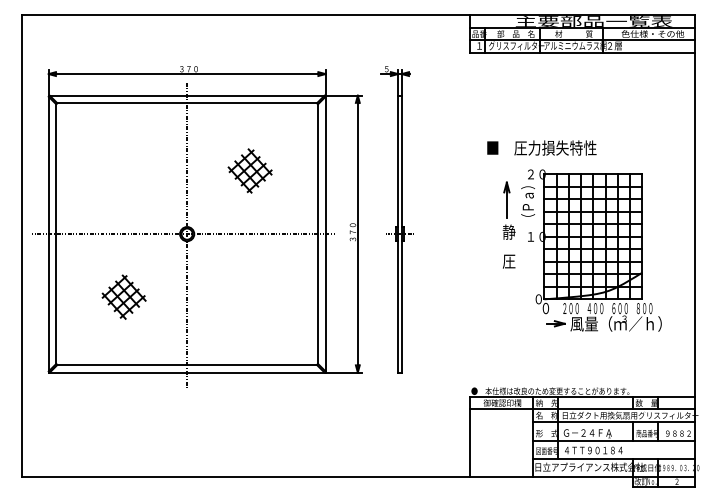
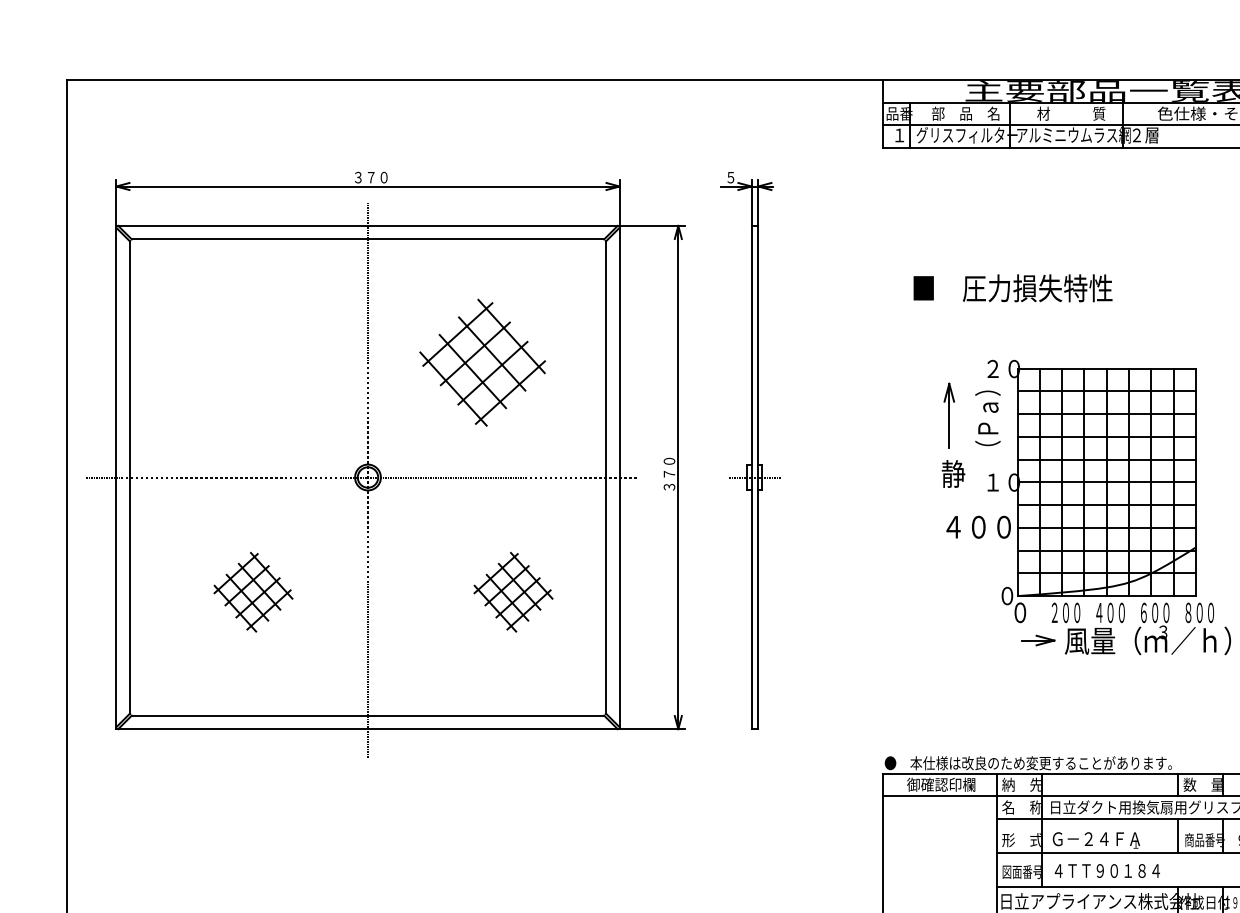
text: (541, 147) -> (1012, 287), moved
part: (249, 170) -> (481, 361), size x1.6
text: (521, 261) -> (975, 527), 圧 -> ４００
part: (266, 296) -> (512, 590), added

